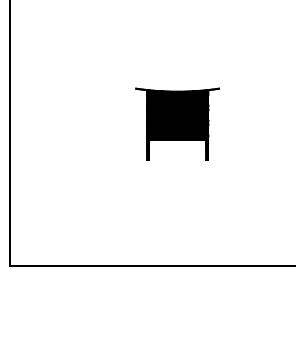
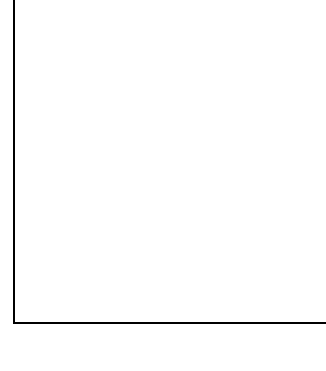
part: (177, 123) -> (199, 165), removed

